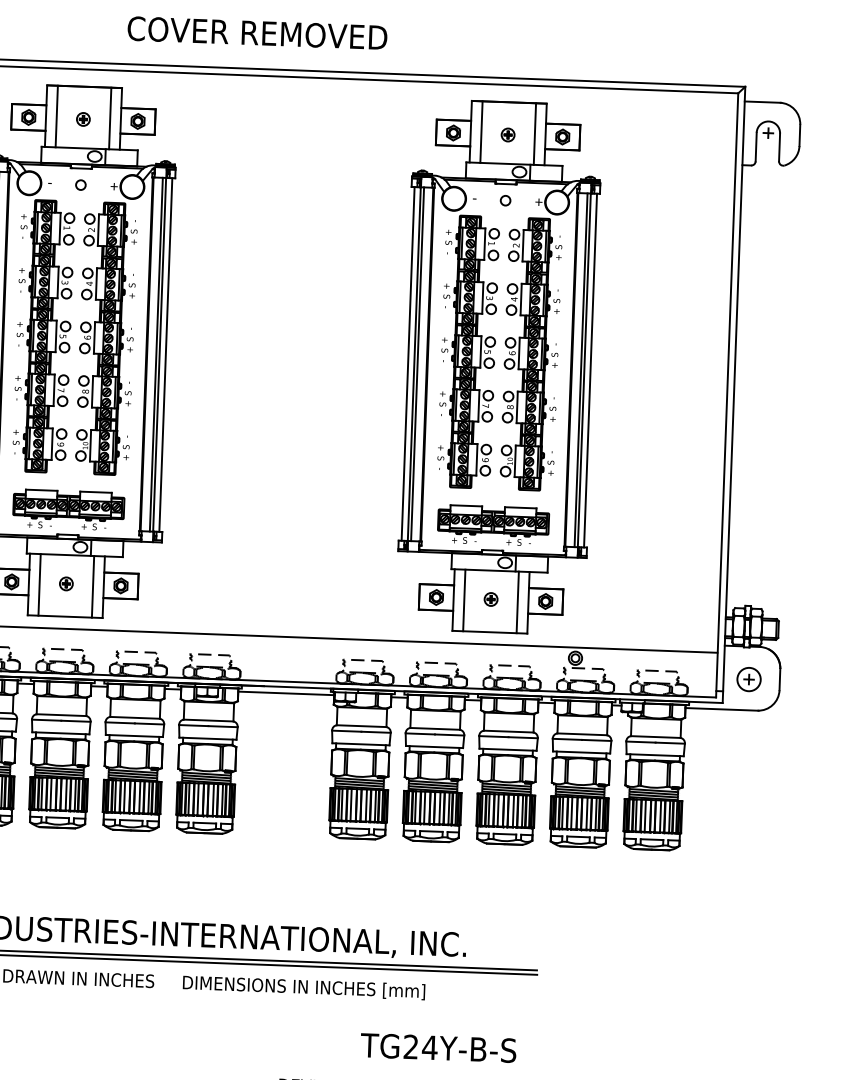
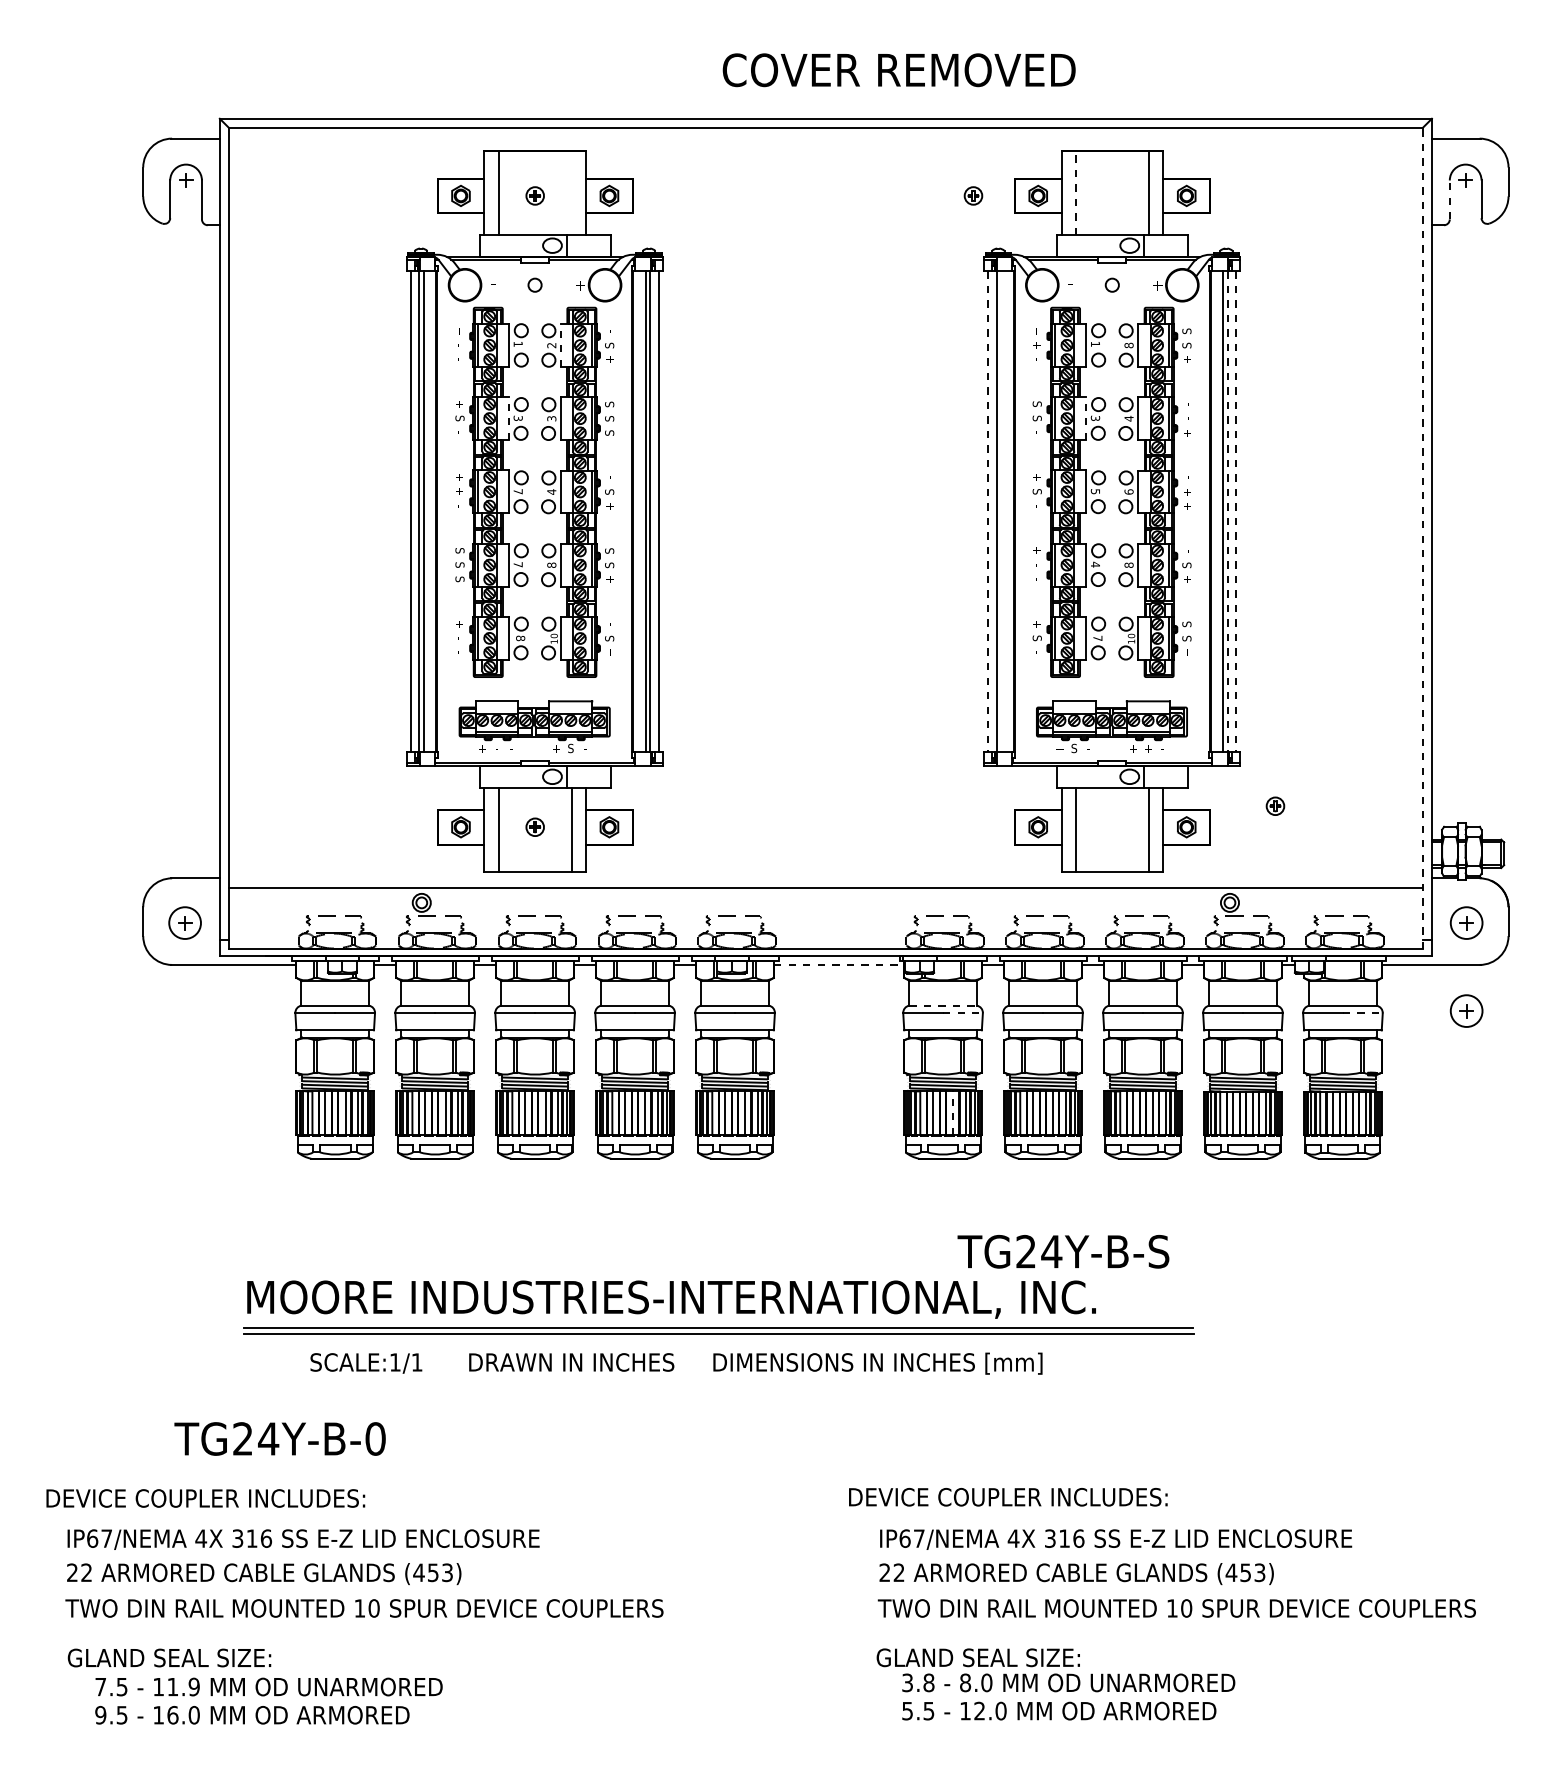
text: (256, 33) -> (898, 70), moved
line: (110, 118) -> (571, 193), removed
line: (481, 132) -> (1076, 193), solid -> dashed
part: (508, 134) -> (973, 195), moved
line: (755, 146) -> (1449, 199), solid -> dashed
text: (23, 227) -> (459, 345), S -> -
line: (98, 229) -> (561, 344), solid -> dashed
text: (558, 236) -> (1186, 331), - -> S
text: (448, 242) -> (1036, 345), S -> +
text: (515, 245) -> (1128, 345), 2 -> 8
text: (132, 274) -> (609, 404), - -> S
line: (57, 282) -> (508, 418), solid -> dashed
text: (89, 283) -> (551, 418), 4 -> 3
text: (446, 286) -> (1036, 404), + -> S
text: (131, 296) -> (609, 433), + -> S
line: (483, 298) -> (1086, 418), solid -> dashed
text: (556, 300) -> (1186, 418), S -> -
text: (19, 334) -> (459, 491), S -> +
text: (62, 336) -> (517, 491), 5 -> 7
text: (87, 337) -> (551, 491), 6 -> 4
text: (554, 355) -> (1186, 492), S -> +
line: (408, 364) -> (988, 512), solid -> dashed
line: (417, 364) -> (1001, 511), removed
line: (584, 371) -> (1227, 512), solid -> dashed
line: (590, 371) -> (1236, 512), solid -> dashed
text: (18, 378) -> (459, 550), + -> S
text: (128, 382) -> (609, 550), - -> S
line: (726, 395) -> (1422, 538), solid -> dashed
text: (17, 399) -> (459, 579), - -> S
text: (442, 404) -> (1036, 564), S -> -
text: (485, 405) -> (1095, 564), 7 -> 4
text: (15, 442) -> (459, 638), S -> -
text: (60, 444) -> (520, 638), 9 -> 8
text: (551, 452) -> (1186, 624), - -> S
text: (485, 460) -> (1097, 638), 9 -> 7
text: (40, 524) -> (496, 748), S -> -
text: (519, 542) -> (1148, 748), S -> +
part: (491, 598) -> (1275, 805), moved
line: (286, 693) -> (839, 964), solid -> dashed
line: (361, 726) -> (943, 1005), solid -> dashed
line: (375, 732) -> (962, 1013), solid -> dashed
line: (670, 743) -> (1362, 1013), solid -> dashed
part: (746, 743) -> (1466, 1010), added
line: (366, 805) -> (953, 1113), solid -> dashed
text: (438, 1047) -> (1063, 1251), moved

